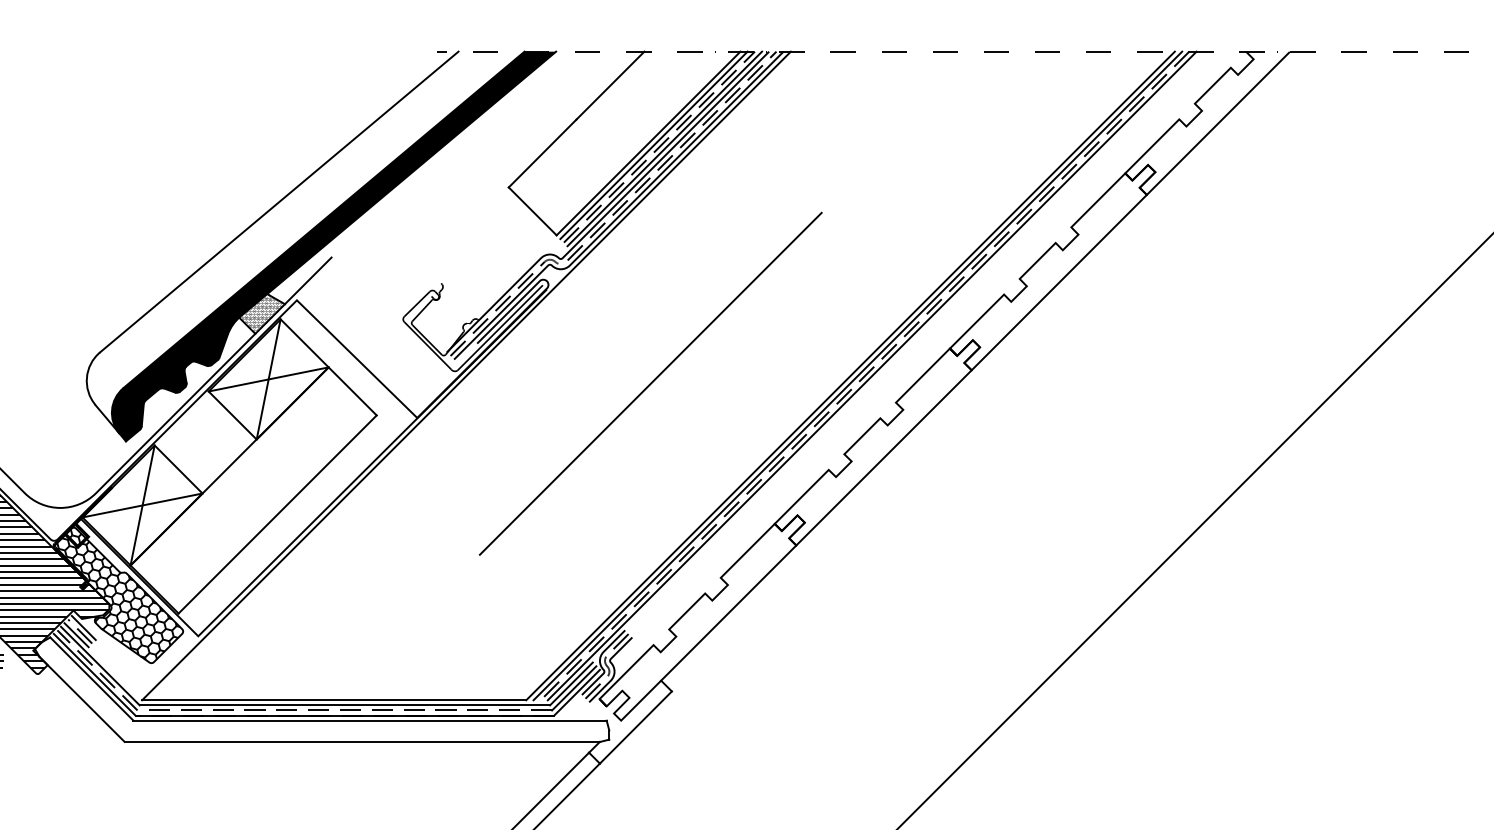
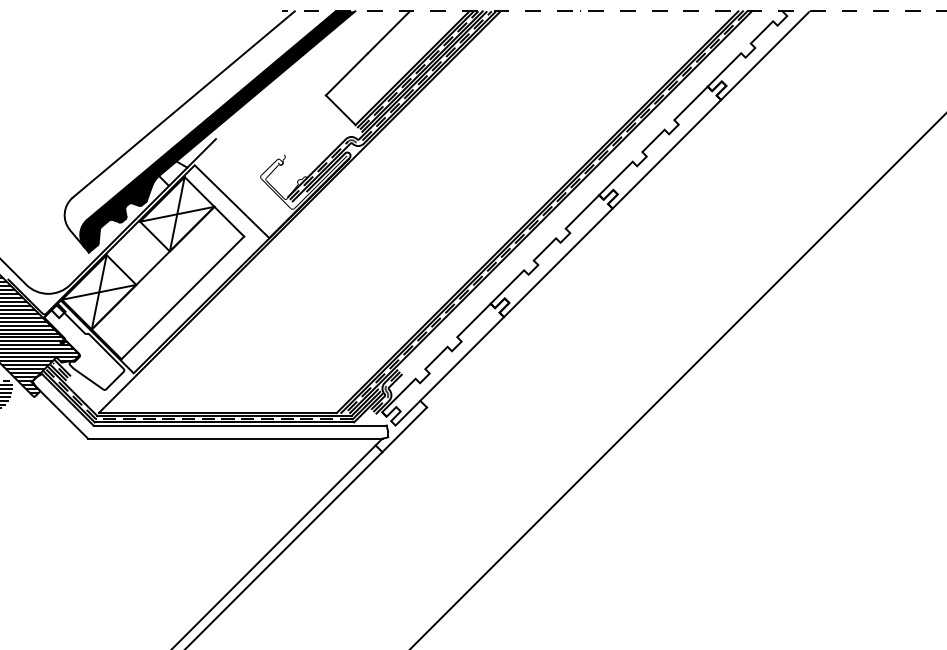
hatch: (260, 313) -> (172, 173), removed
line: (650, 383) -> (413, 216), removed
hatch: (117, 594) -> (83, 347), removed

